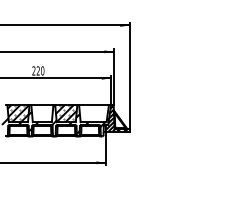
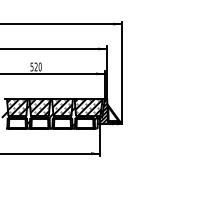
text: (33, 70) -> (31, 66), 220 -> 520
hatch: (42, 113) -> (40, 107), added
hatch: (93, 113) -> (88, 107), added

